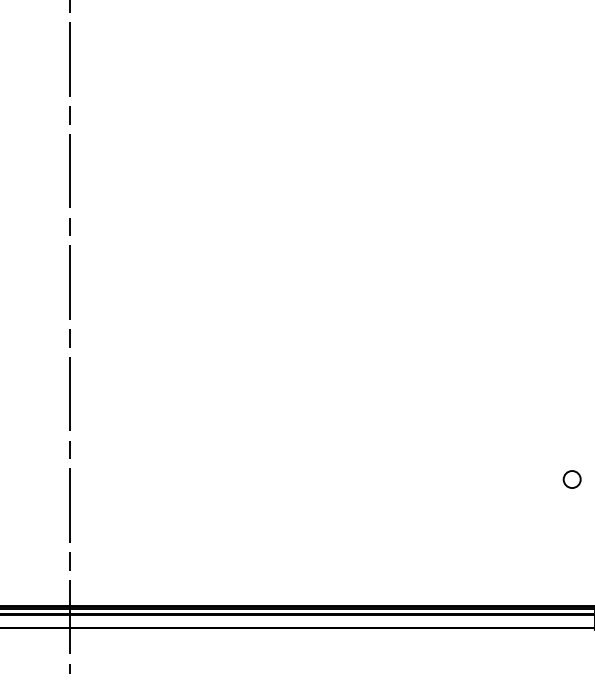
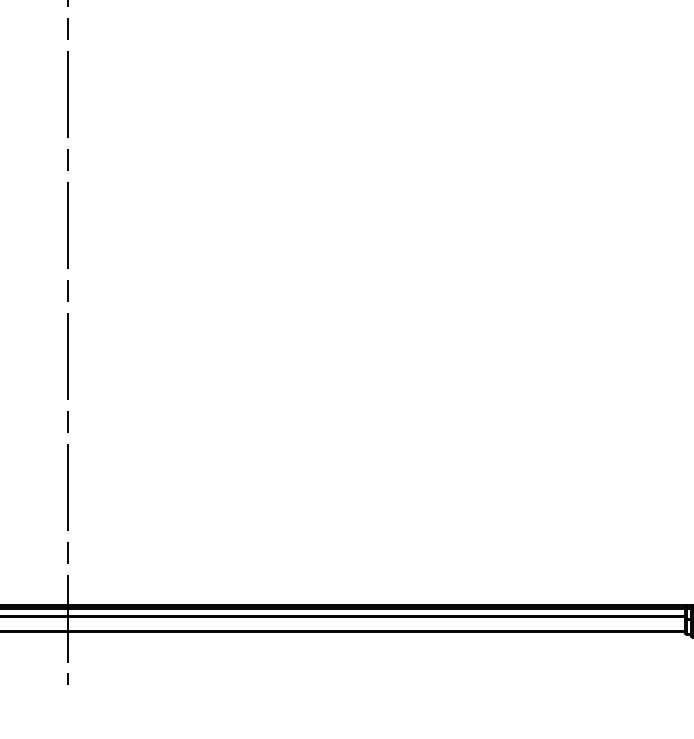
circle: (571, 479) -> (657, 456), removed

